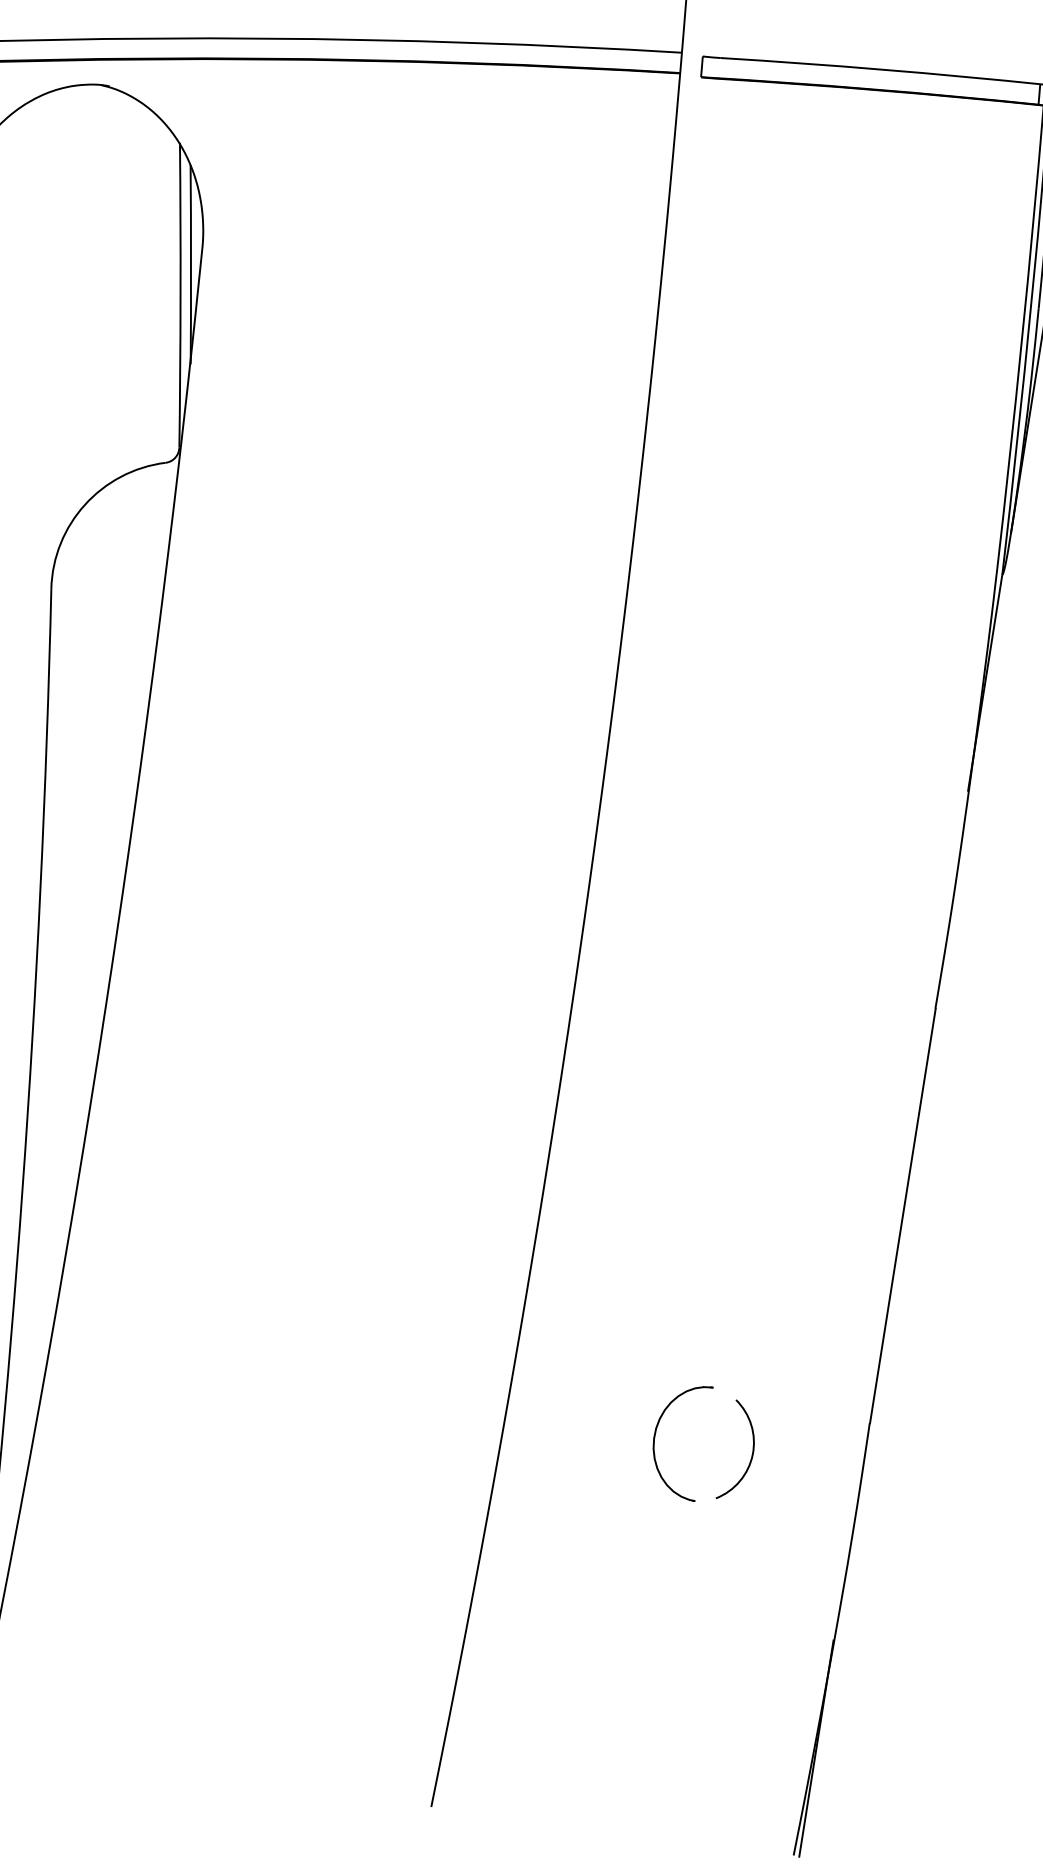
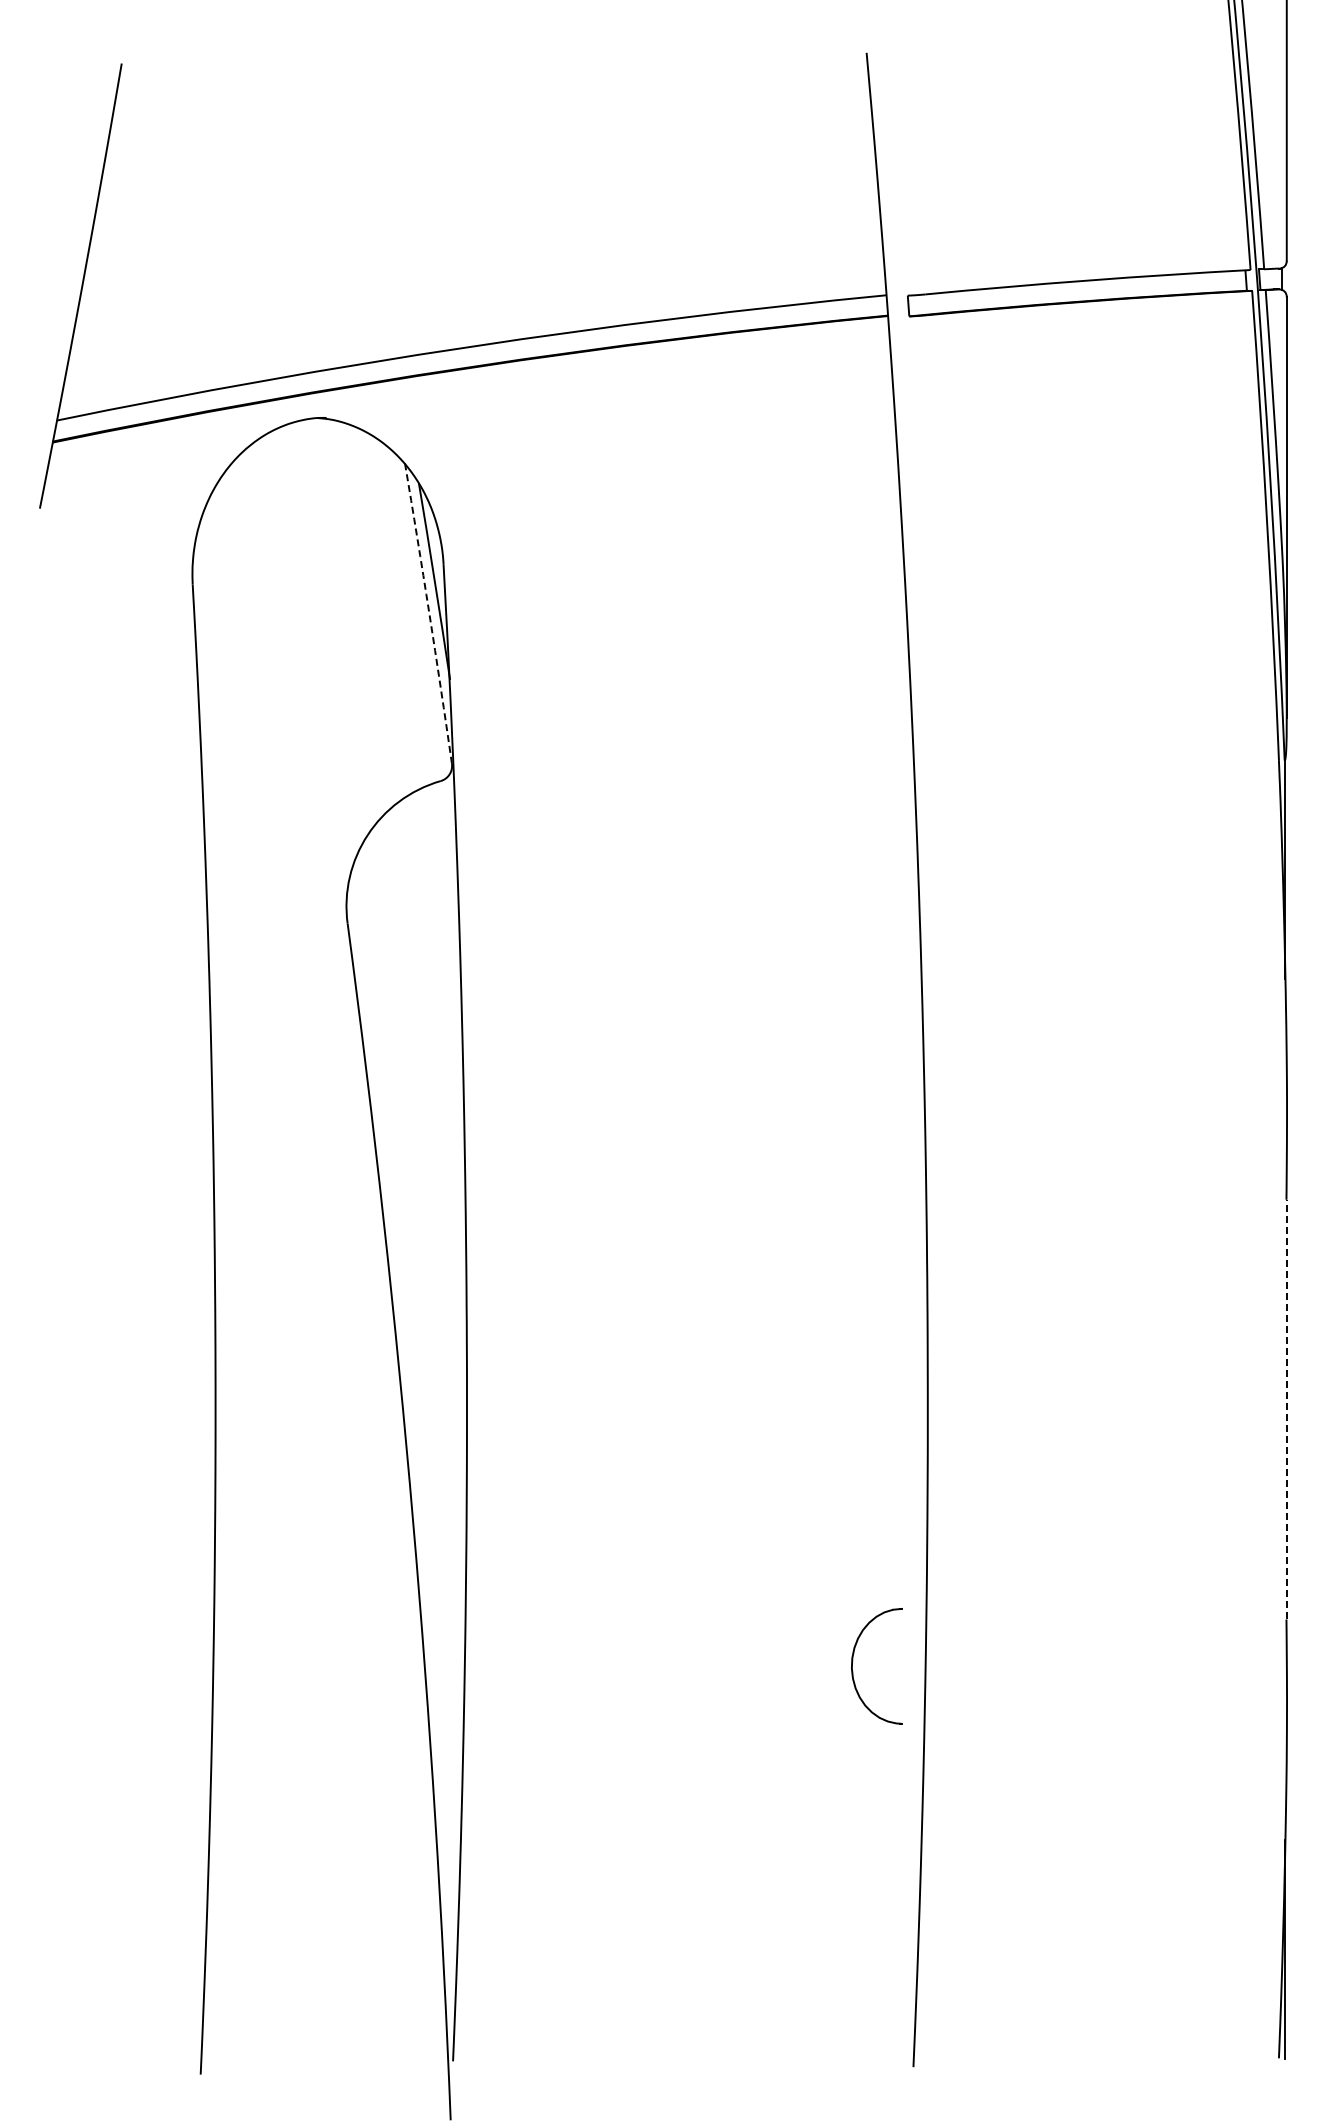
arc: (180, 295) -> (429, 613), solid -> dashed
line: (902, 1215) -> (1286, 1409), solid -> dashed
part: (656, 1432) -> (853, 1661), moved
arc: (751, 1455) -> (1174, 1669), removed

